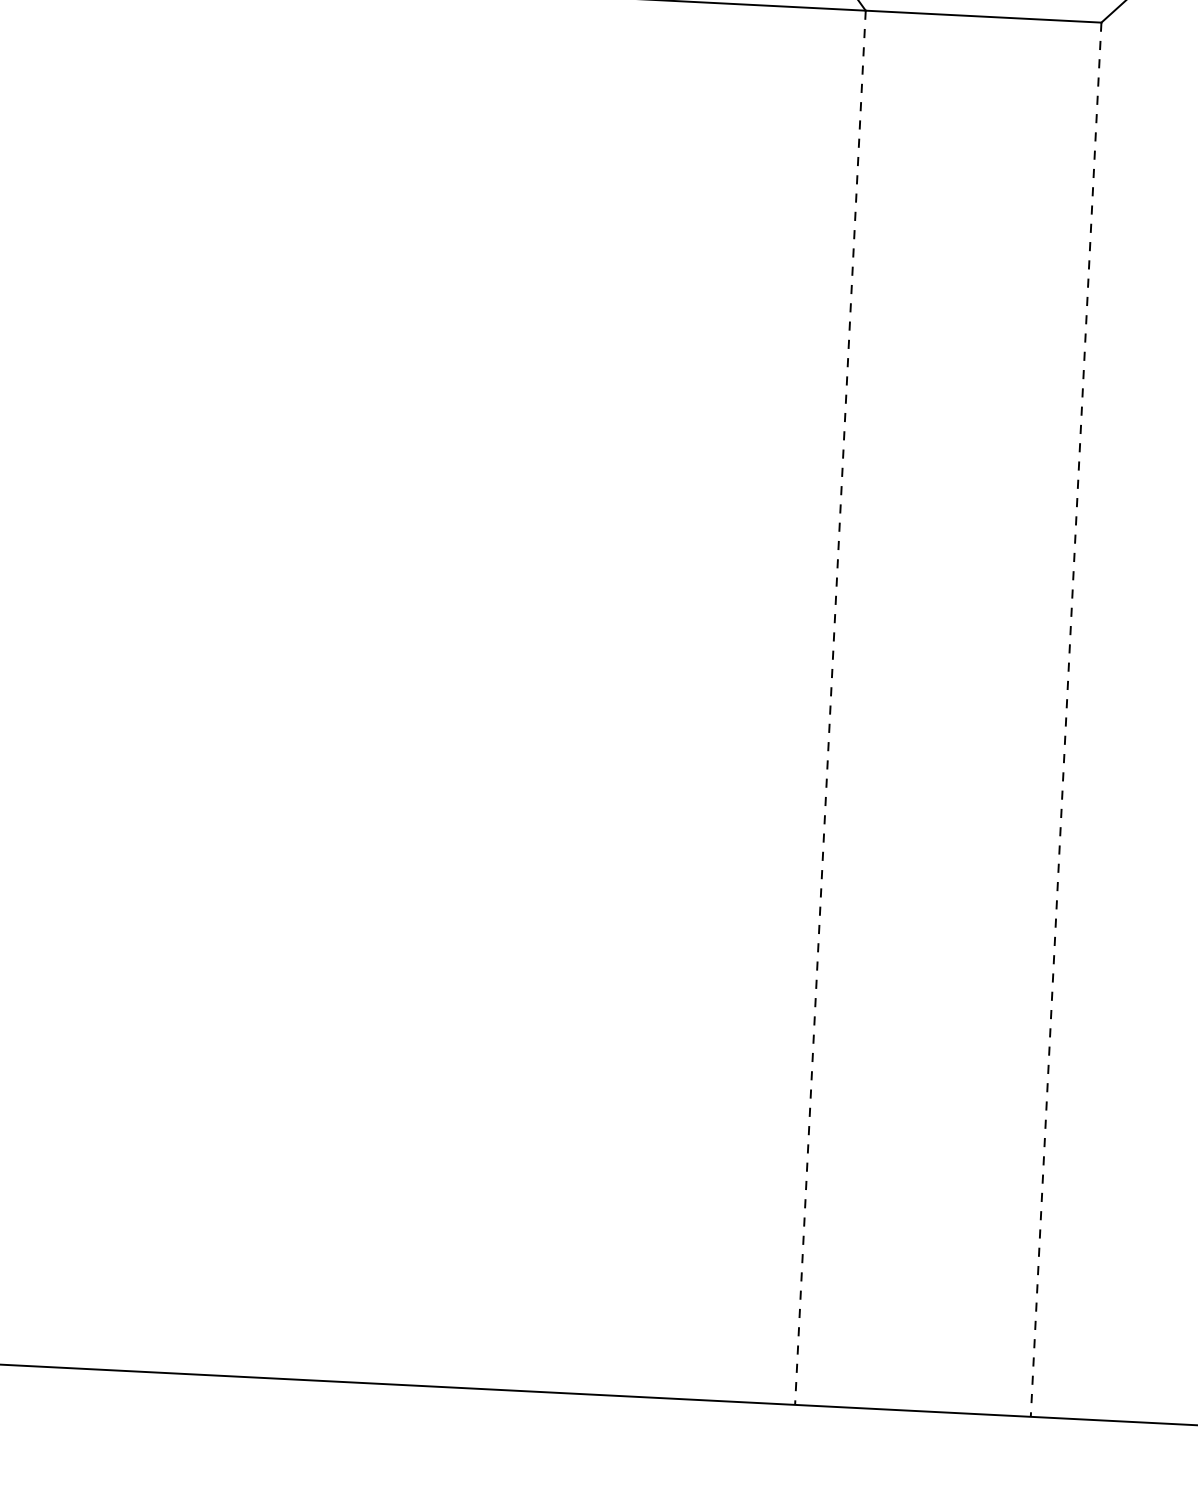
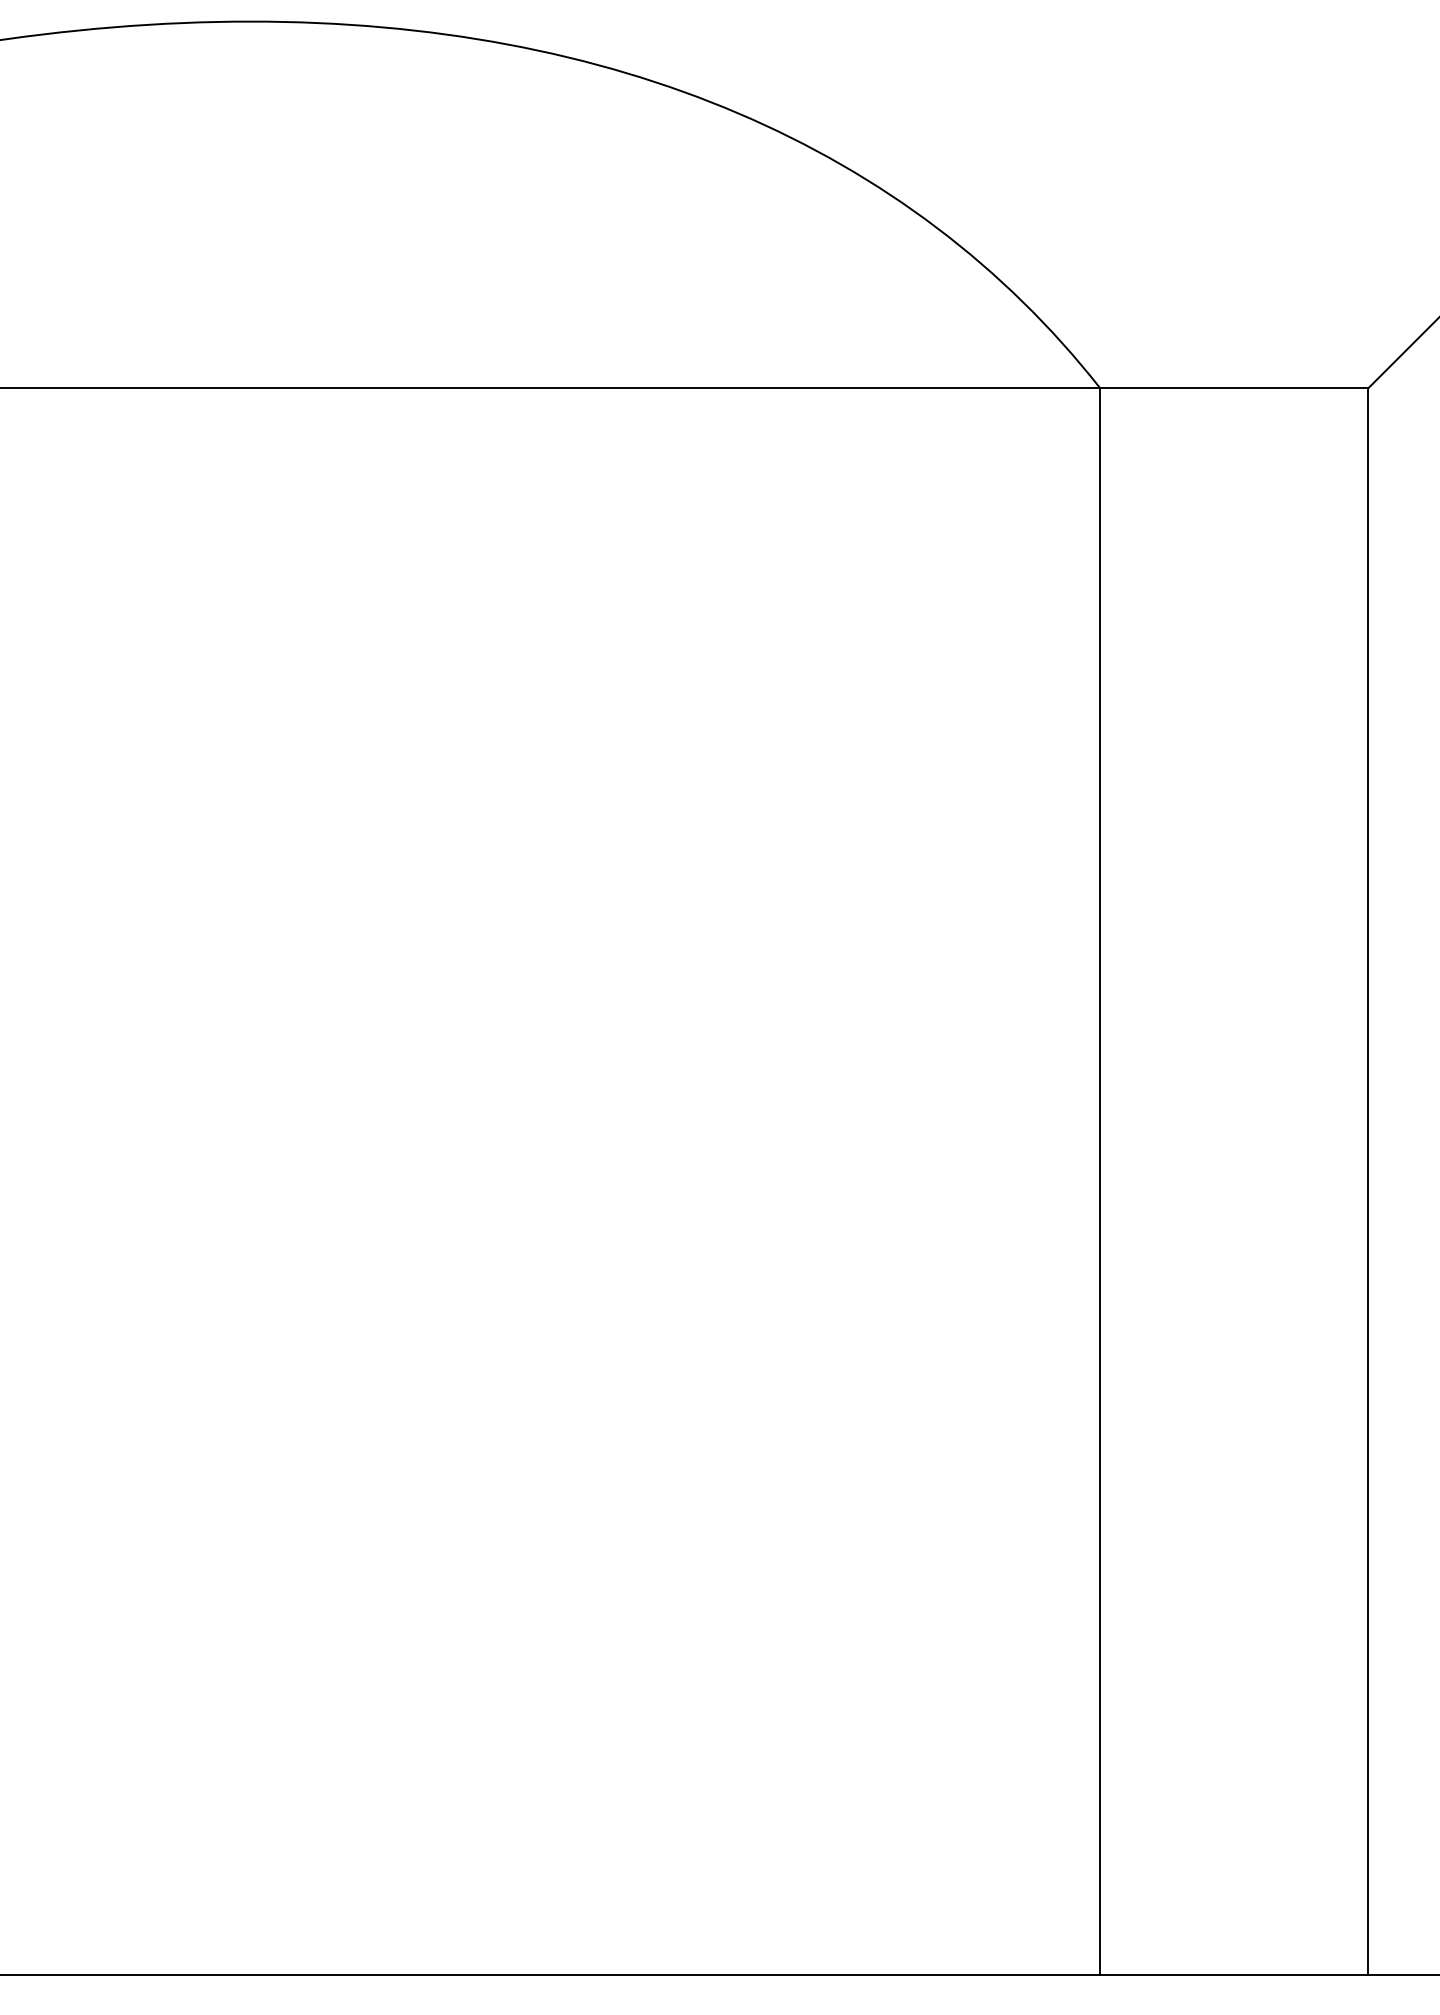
line: (830, 707) -> (1100, 1181), dashed -> solid
line: (1066, 719) -> (1368, 1181), dashed -> solid

